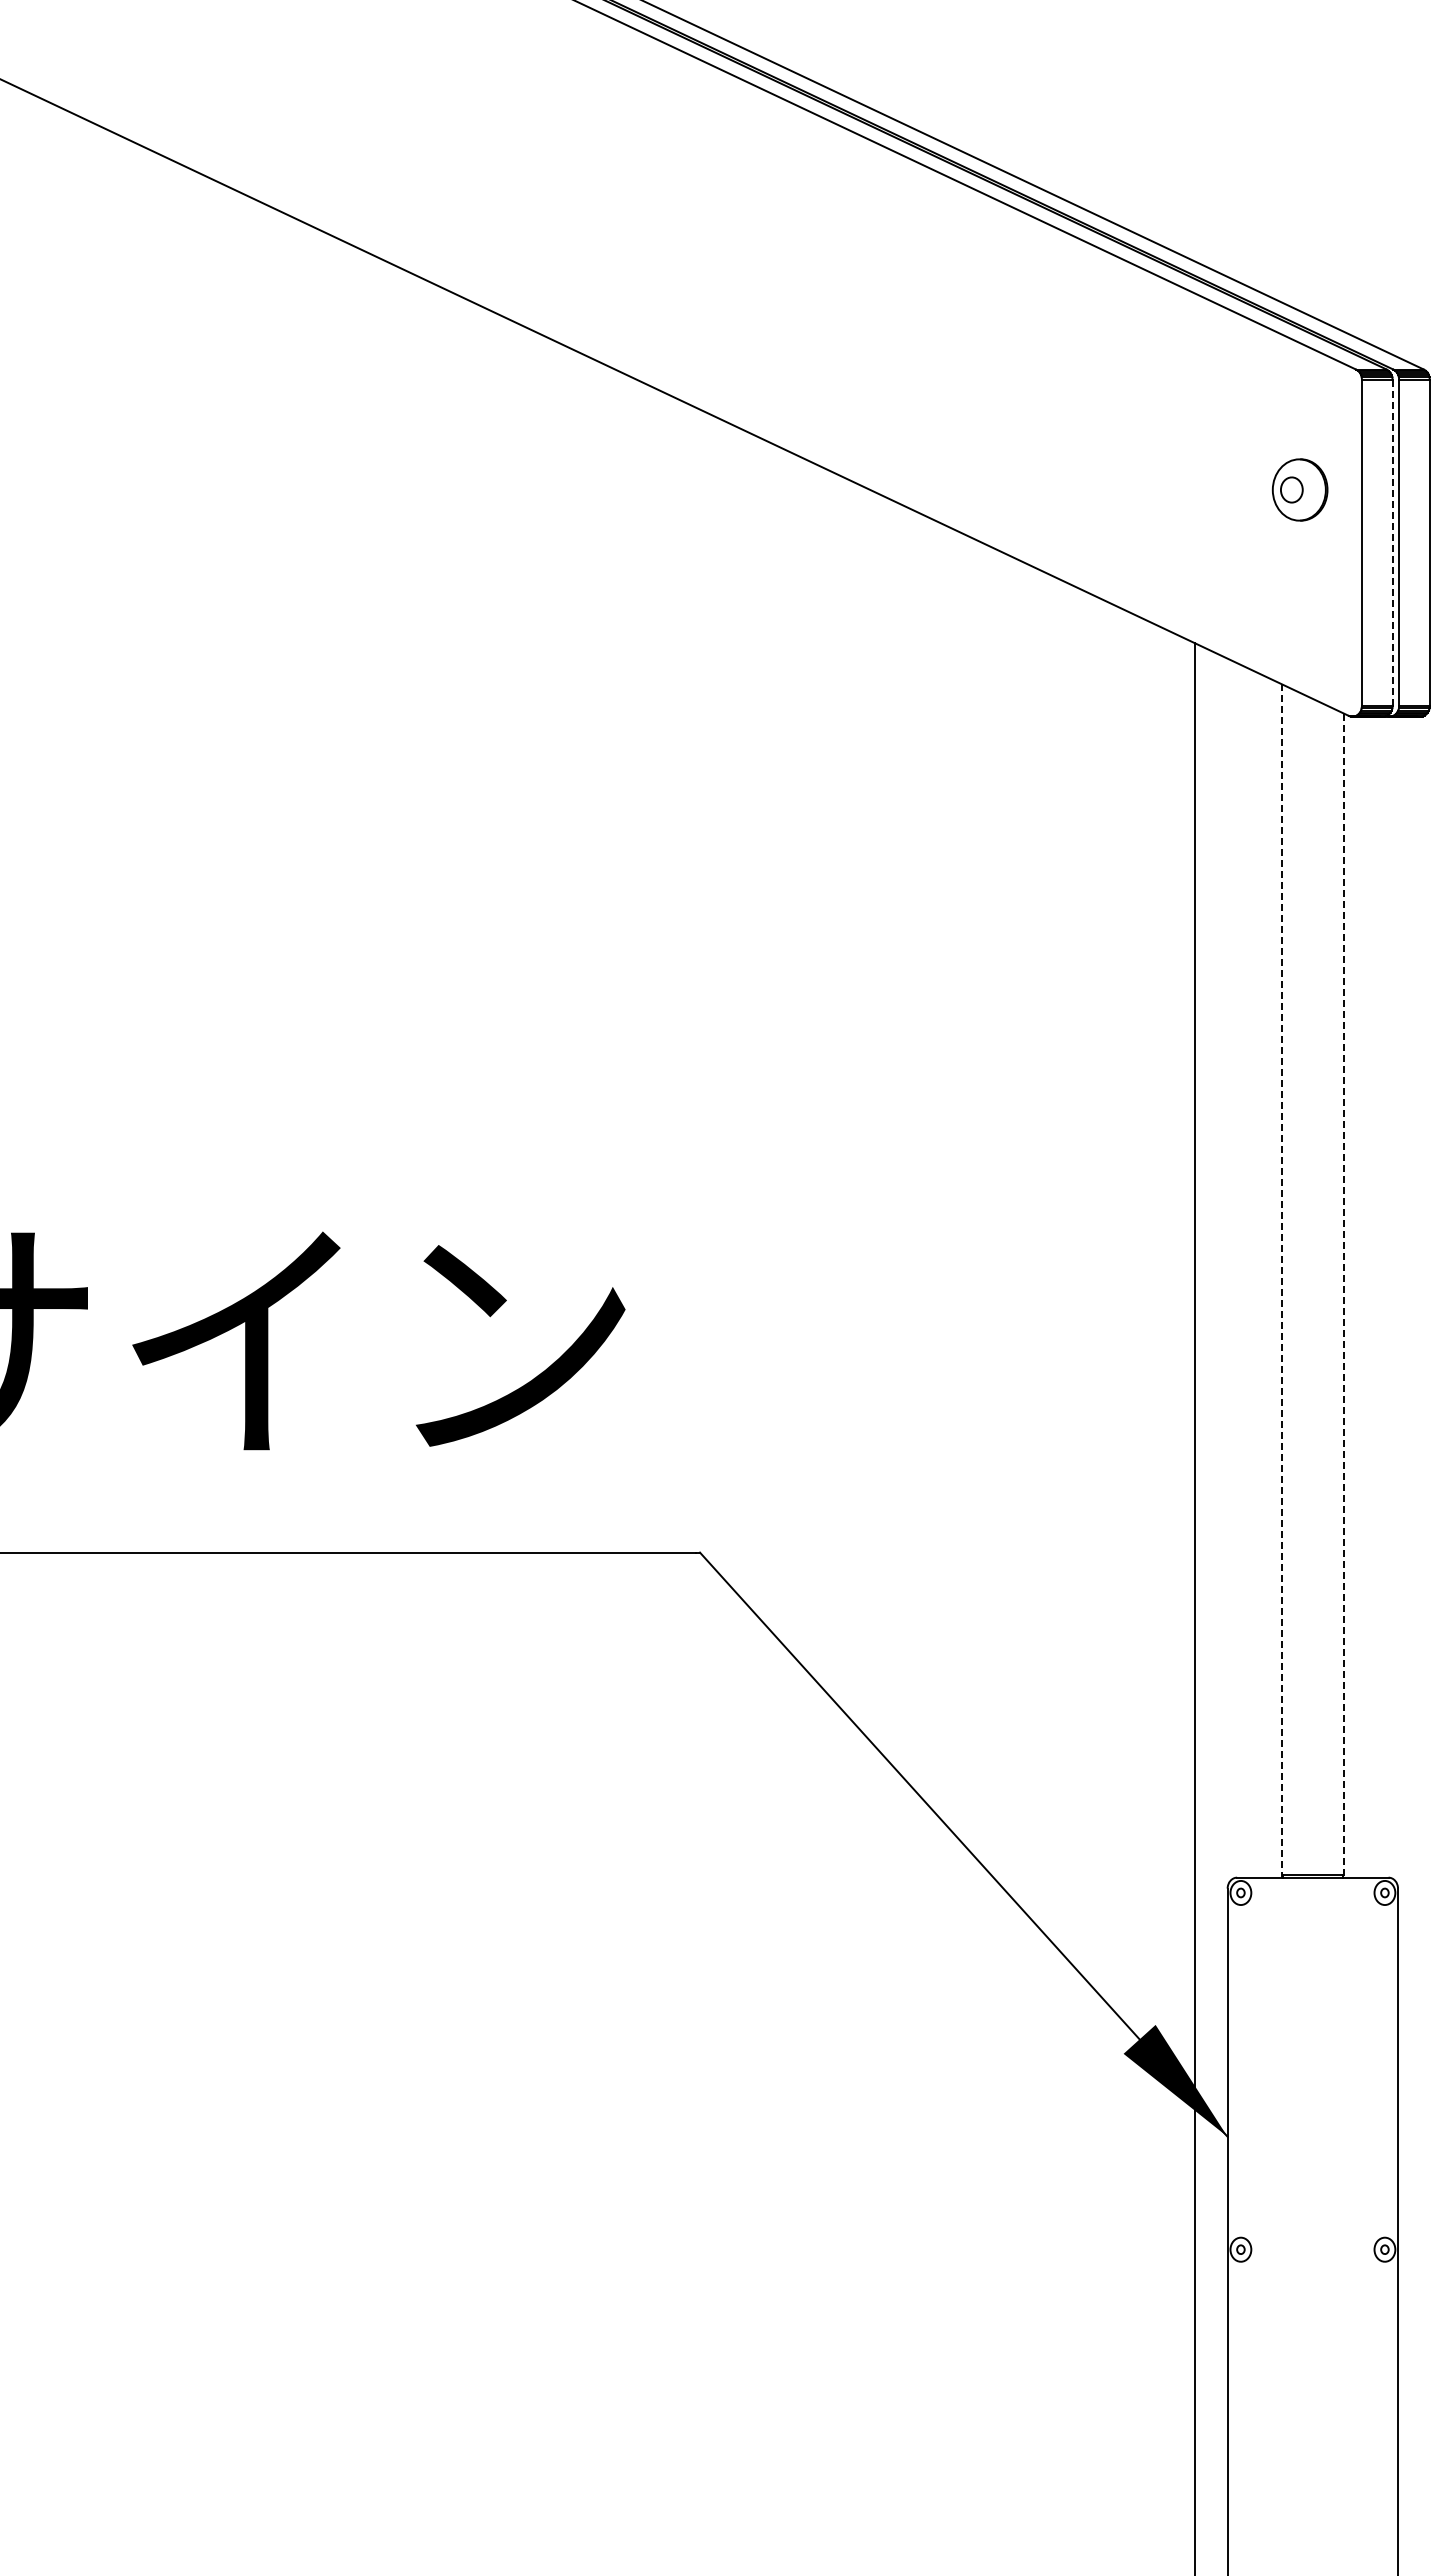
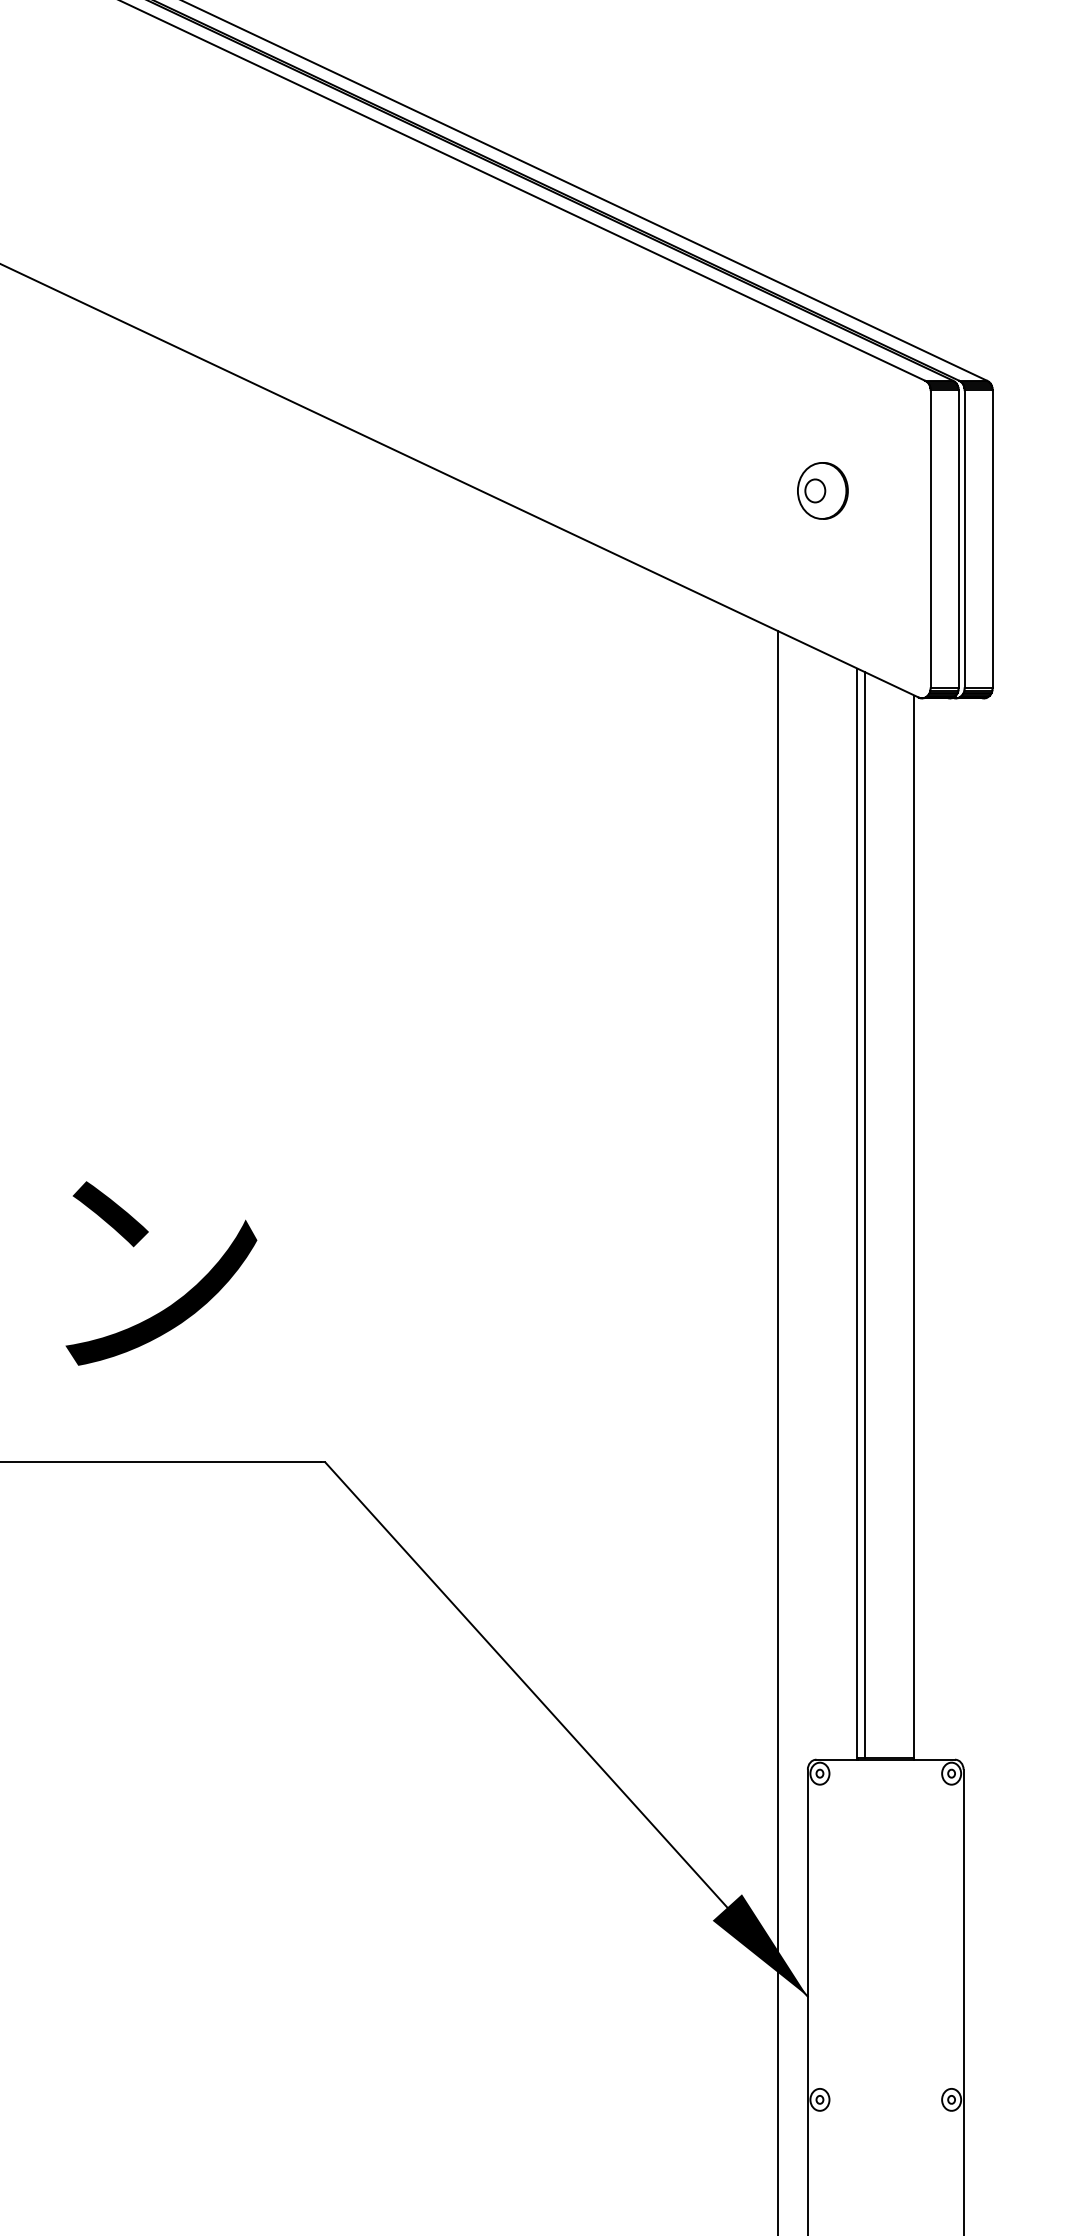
part: (1299, 489) -> (822, 490), moved
line: (1392, 543) -> (958, 539), dashed -> solid
line: (1281, 1280) -> (857, 1213), dashed -> solid
line: (1290, 1281) -> (865, 1214), added
line: (1344, 1295) -> (914, 1227), dashed -> solid

